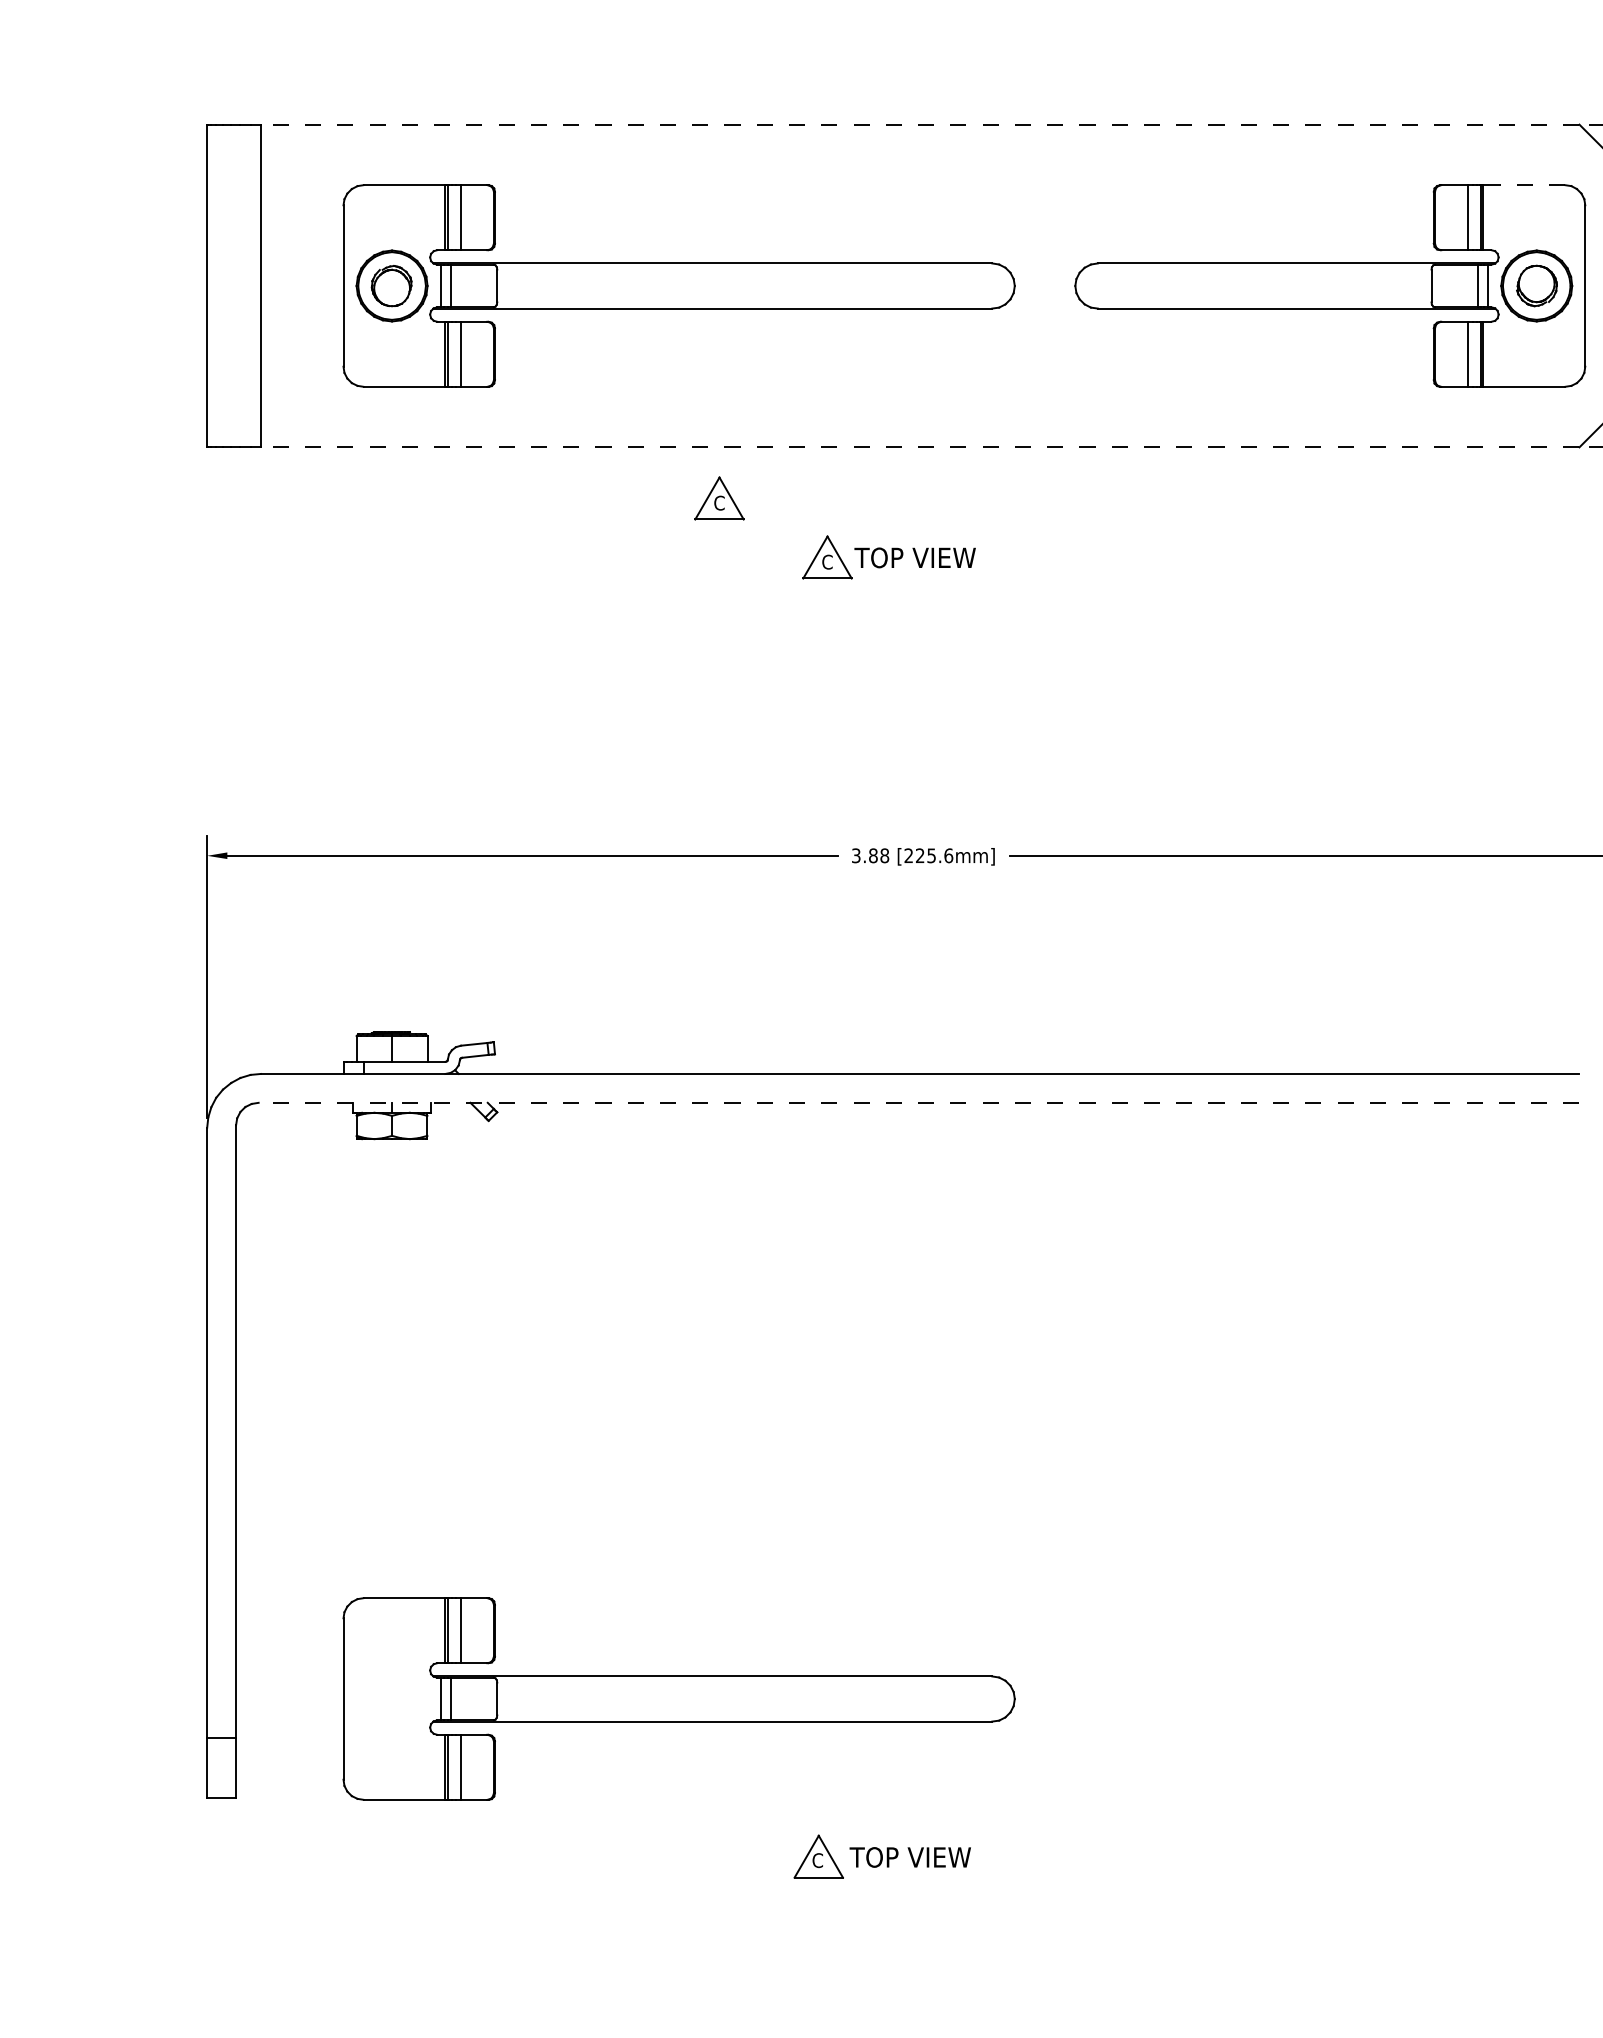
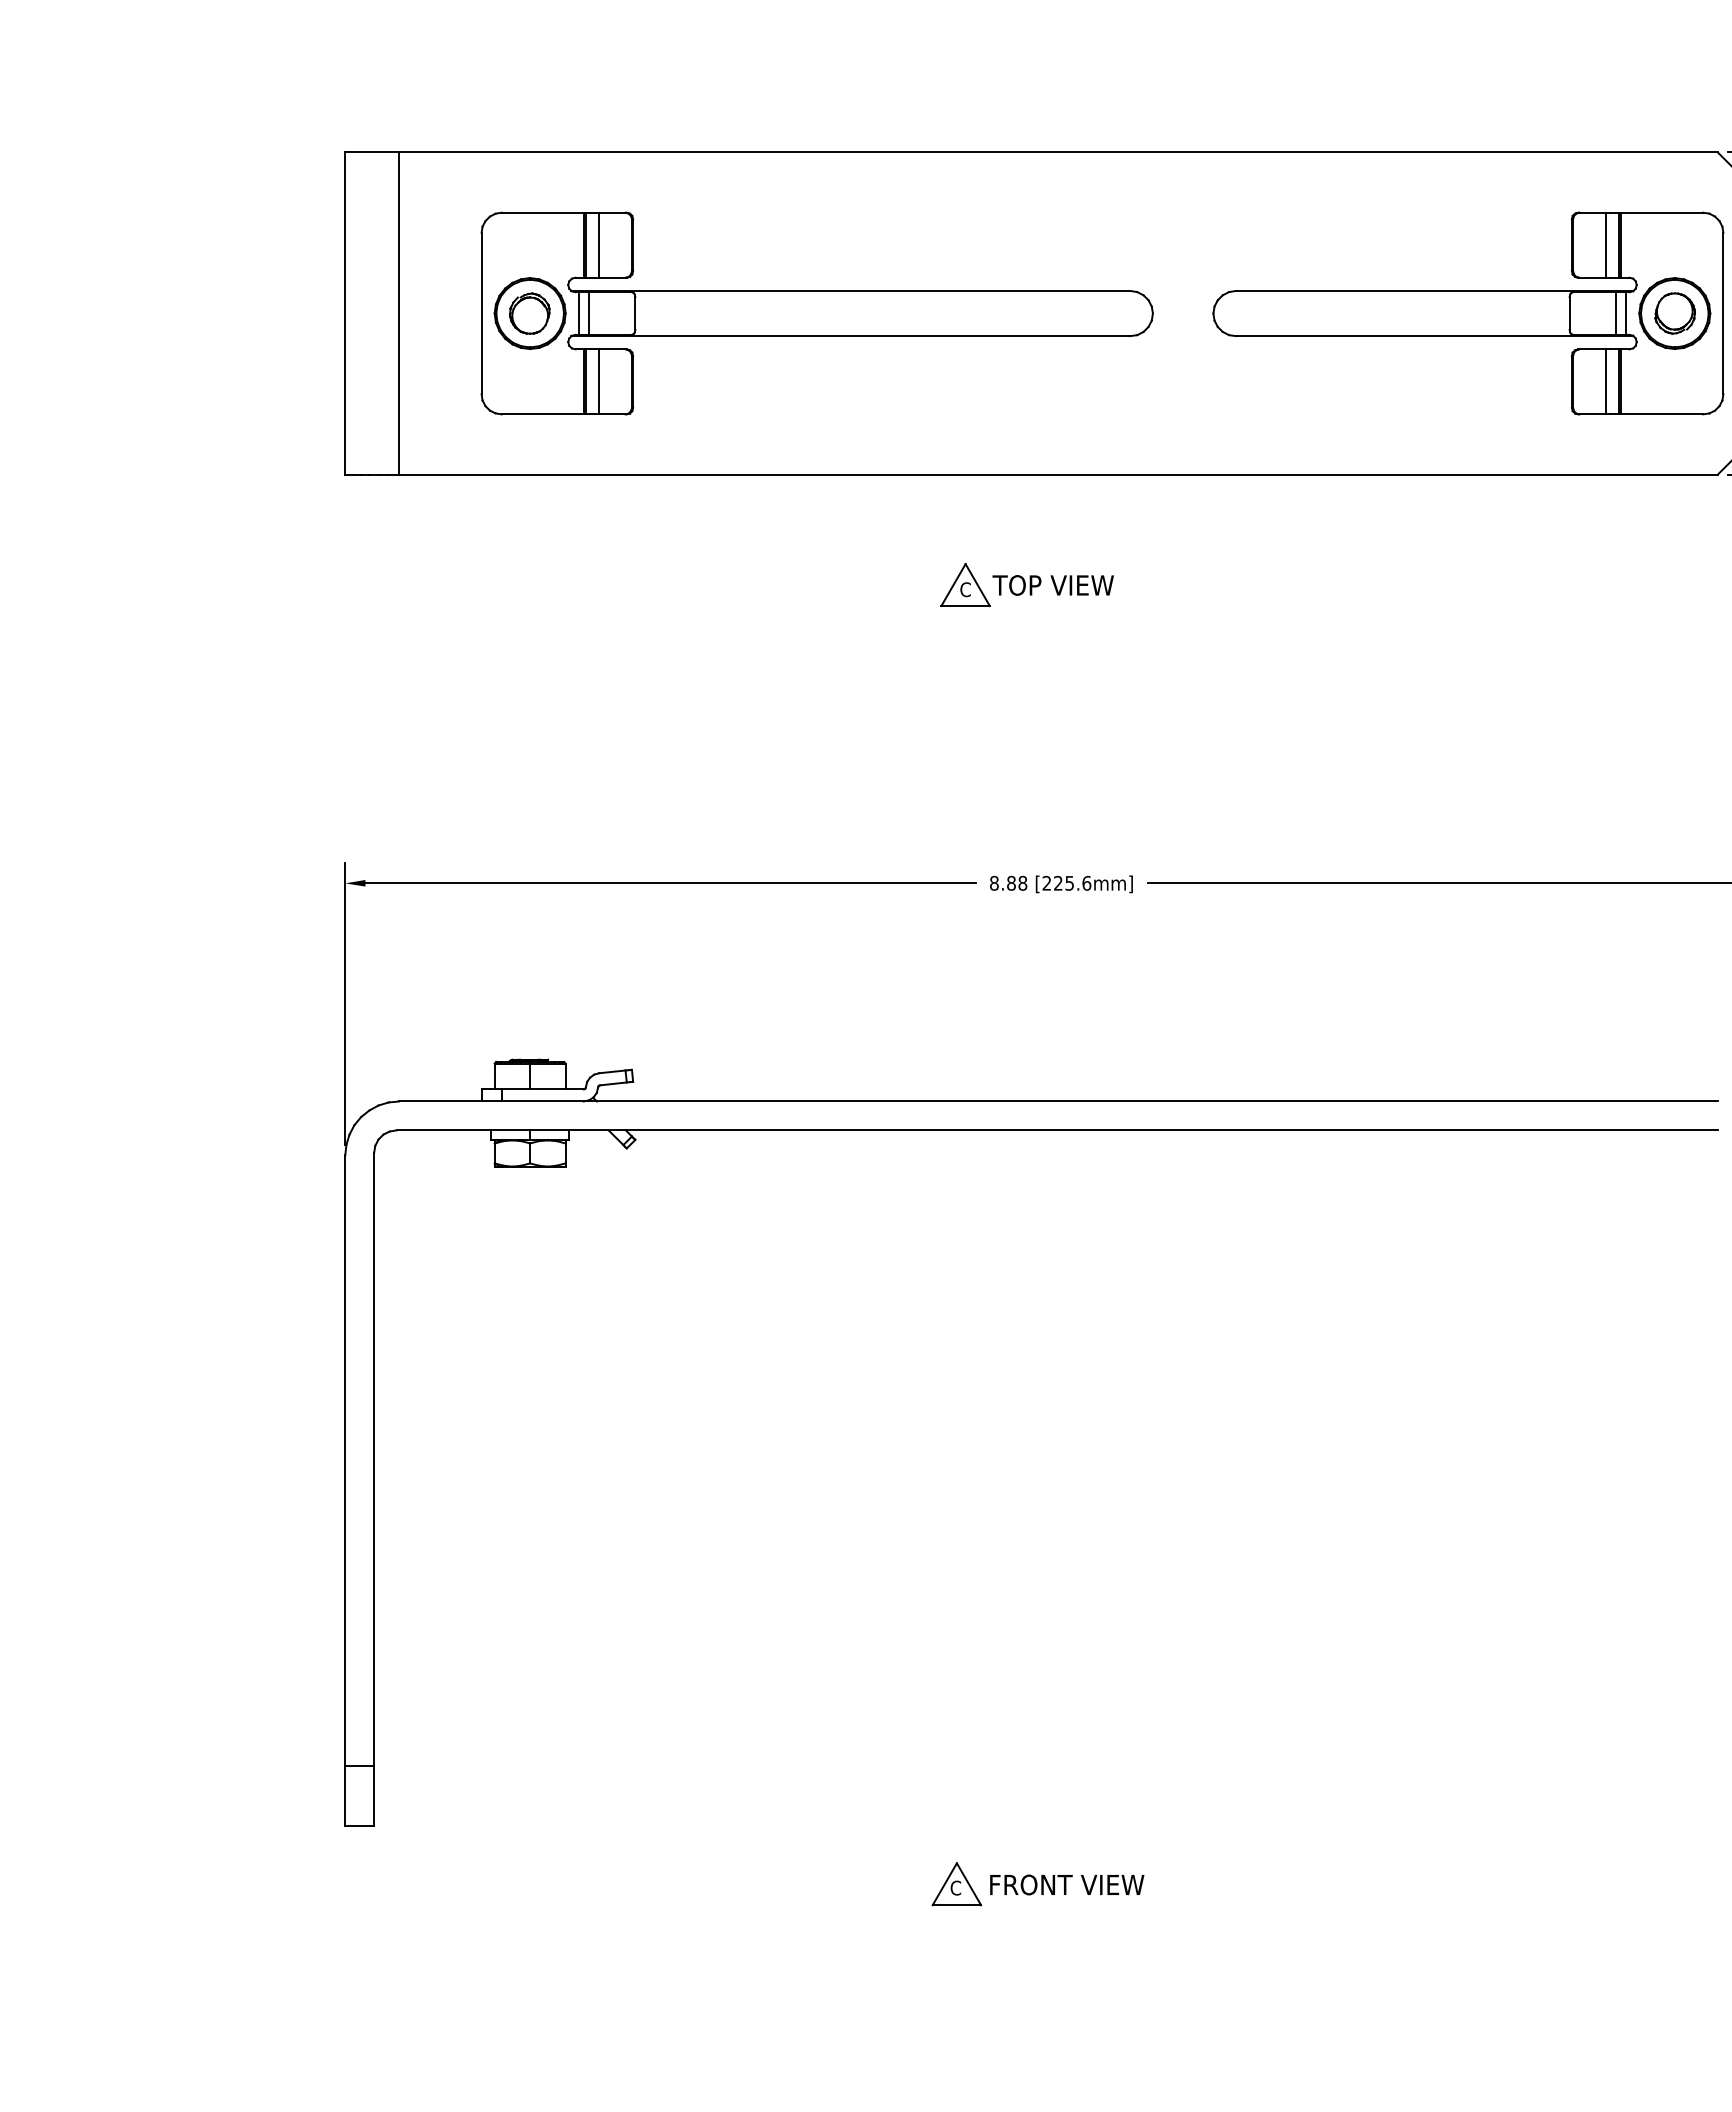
line: (919, 124) -> (1057, 152), dashed -> solid
line: (1524, 184) -> (1662, 212), dashed -> solid
line: (919, 446) -> (1057, 474), dashed -> solid
part: (719, 498) -> (857, 526), removed
text: (856, 855) -> (994, 883), 3.88 -> 8.88
line: (918, 1102) -> (1056, 1130), dashed -> solid
part: (678, 1698) -> (816, 1726), removed
text: (927, 1856) -> (1065, 1884), TOP VIEW -> FRONT VIEW

